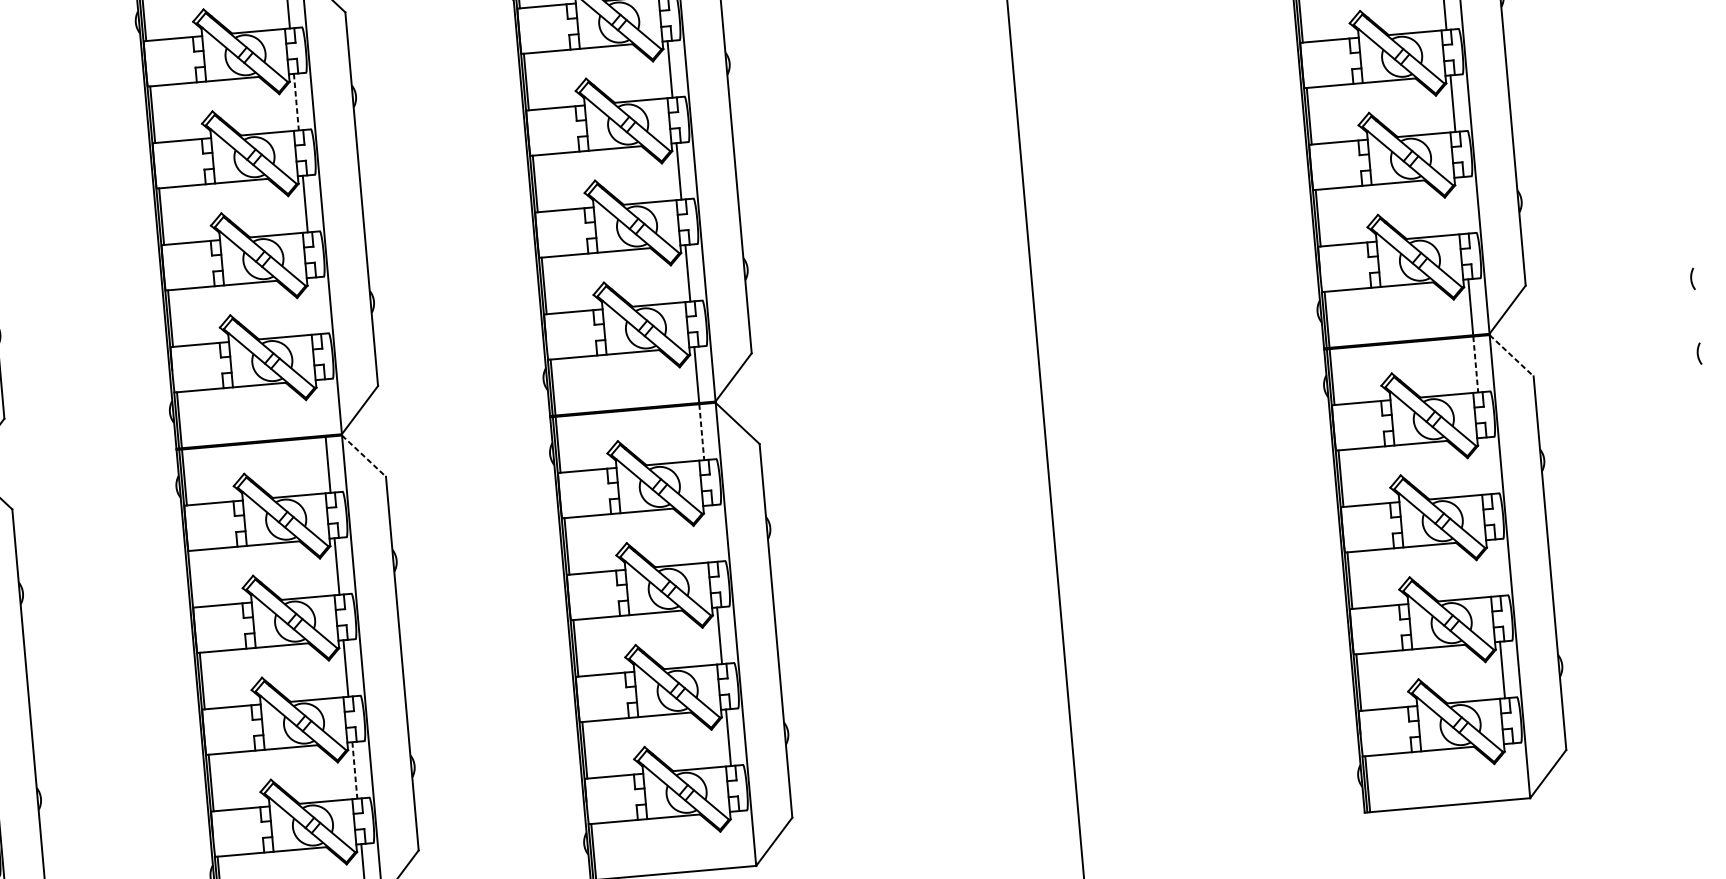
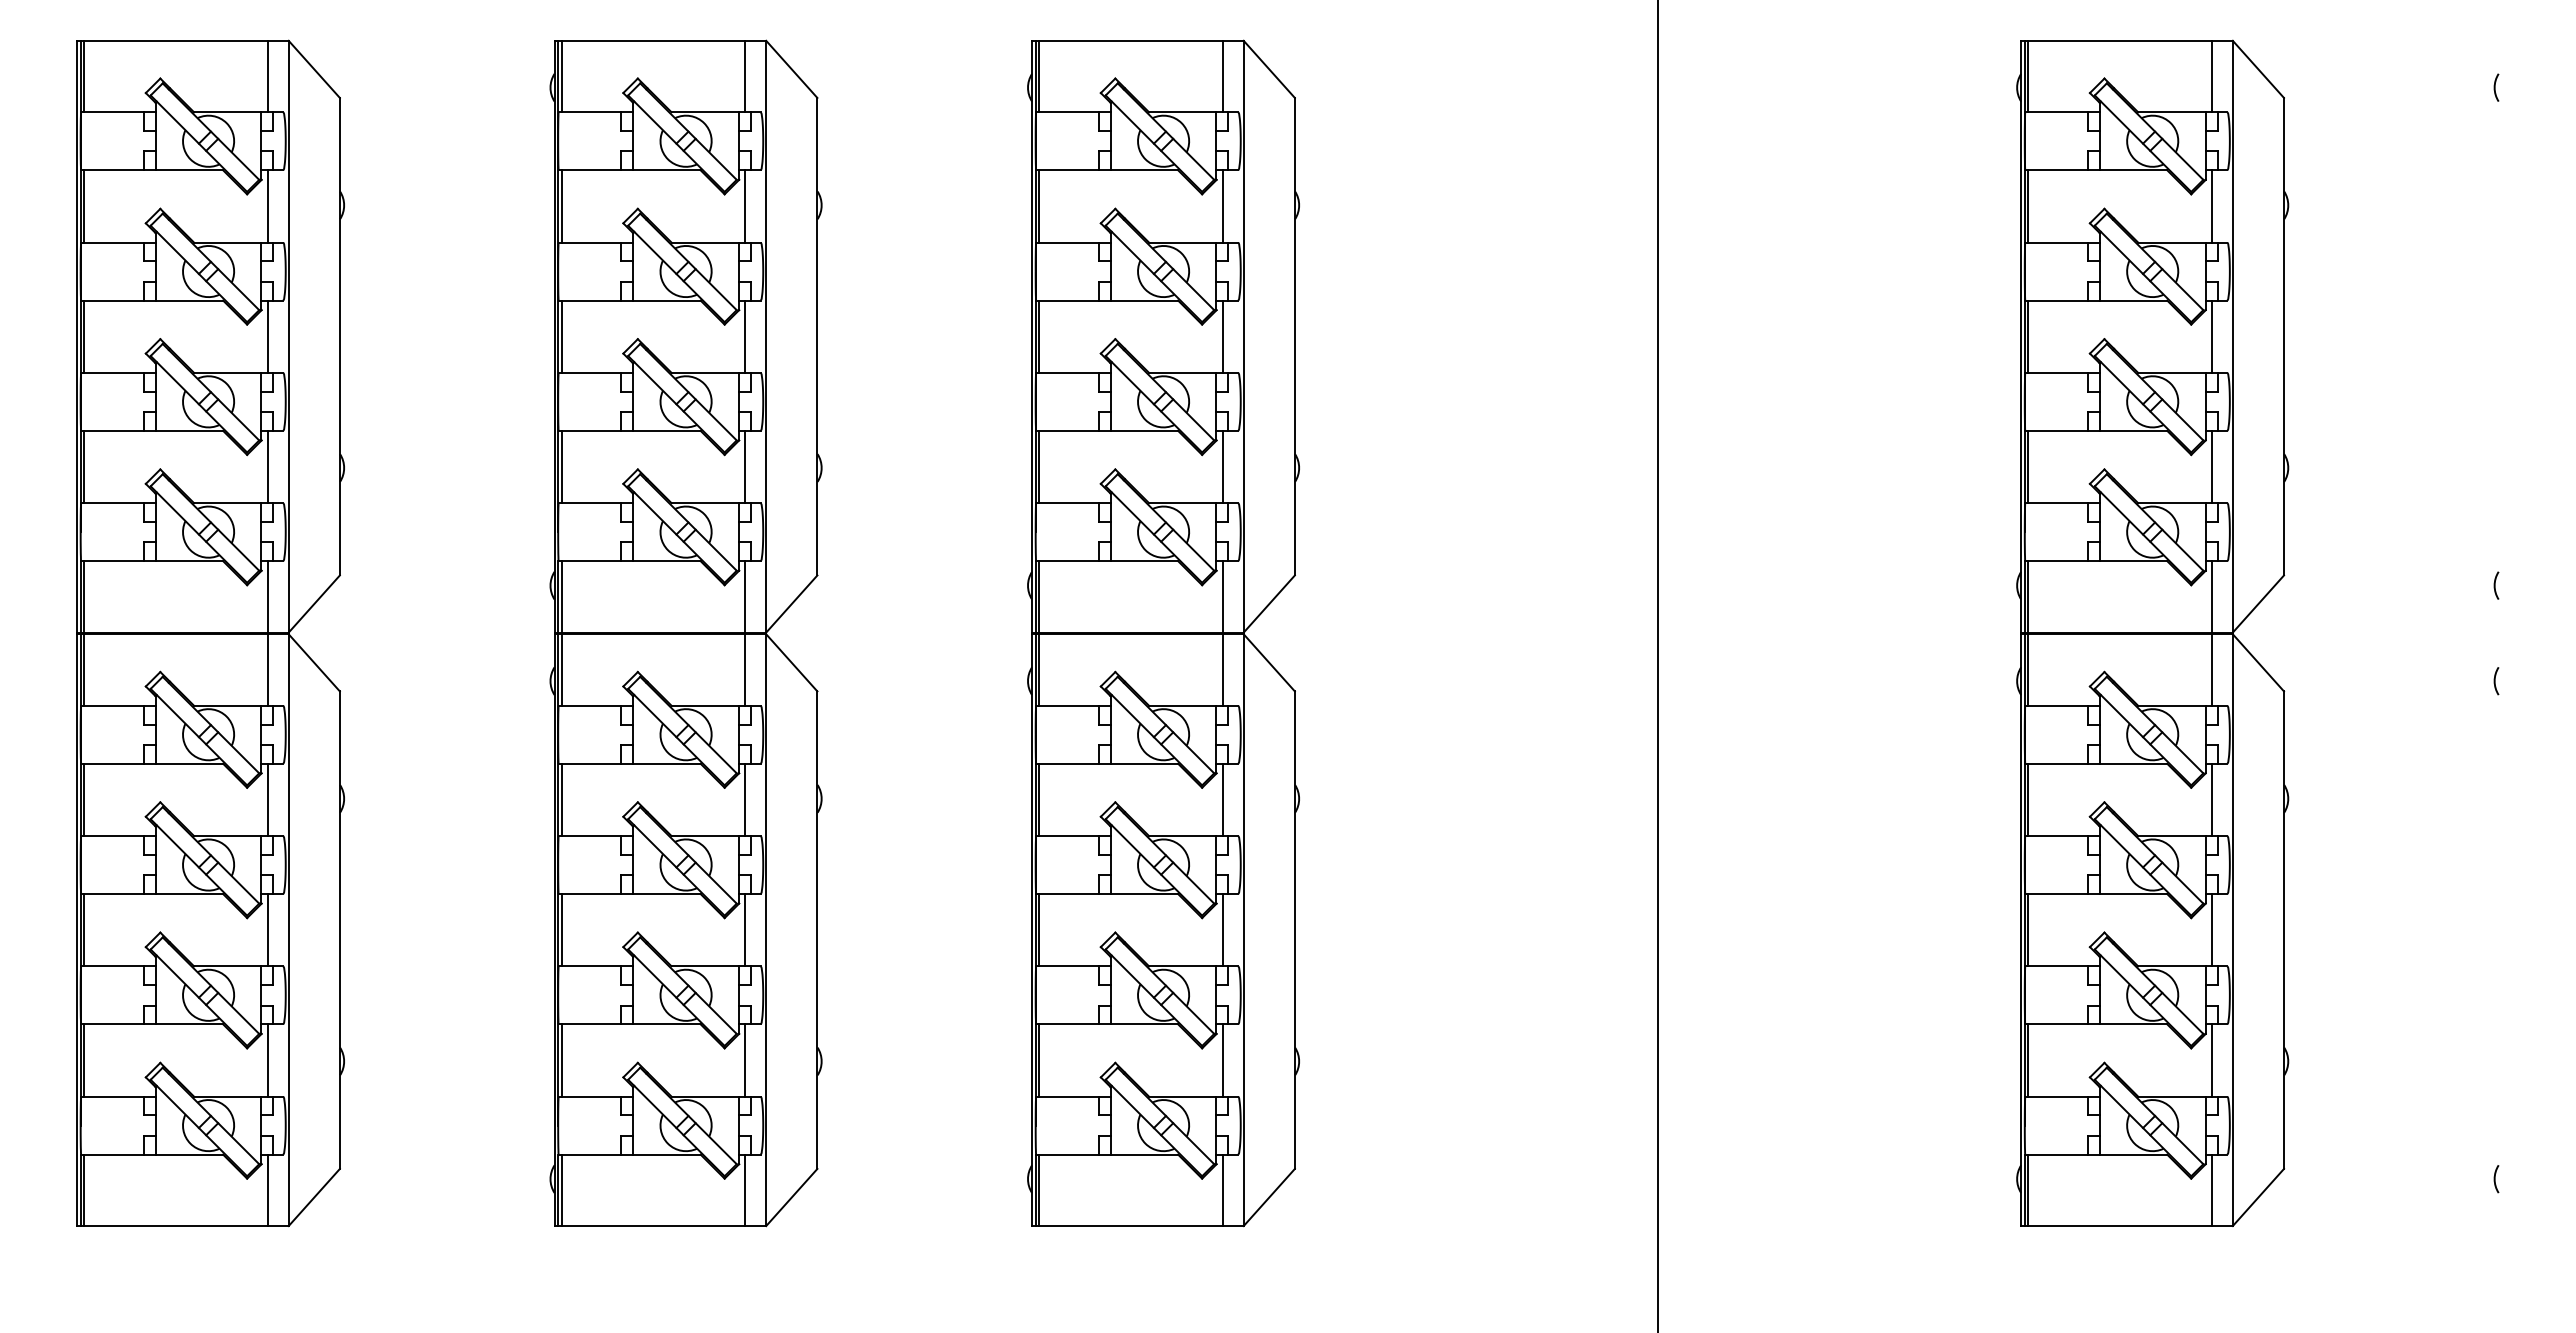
line: (296, 102) -> (745, 206), dashed -> solid
line: (1461, 205) -> (2211, 466), added
line: (314, 305) -> (745, 466), added
line: (1511, 356) -> (2258, 663), dashed -> solid
line: (1475, 364) -> (2211, 670), dashed -> solid
line: (323, 407) -> (745, 596), added
line: (701, 432) -> (1222, 670), dashed -> solid
line: (364, 456) -> (792, 663), dashed -> solid
line: (1484, 465) -> (2211, 799), added
line: (710, 533) -> (1222, 799), added
line: (1493, 568) -> (2211, 930), added
line: (193, 578) -> (561, 799), added
line: (354, 770) -> (745, 1060), dashed -> solid
line: (1511, 771) -> (2211, 1190), added
line: (737, 839) -> (1222, 1190), added

